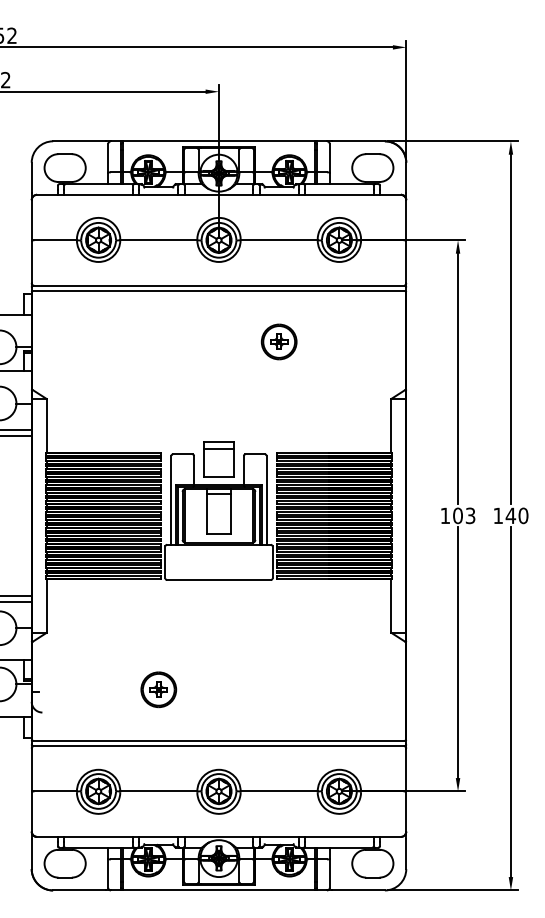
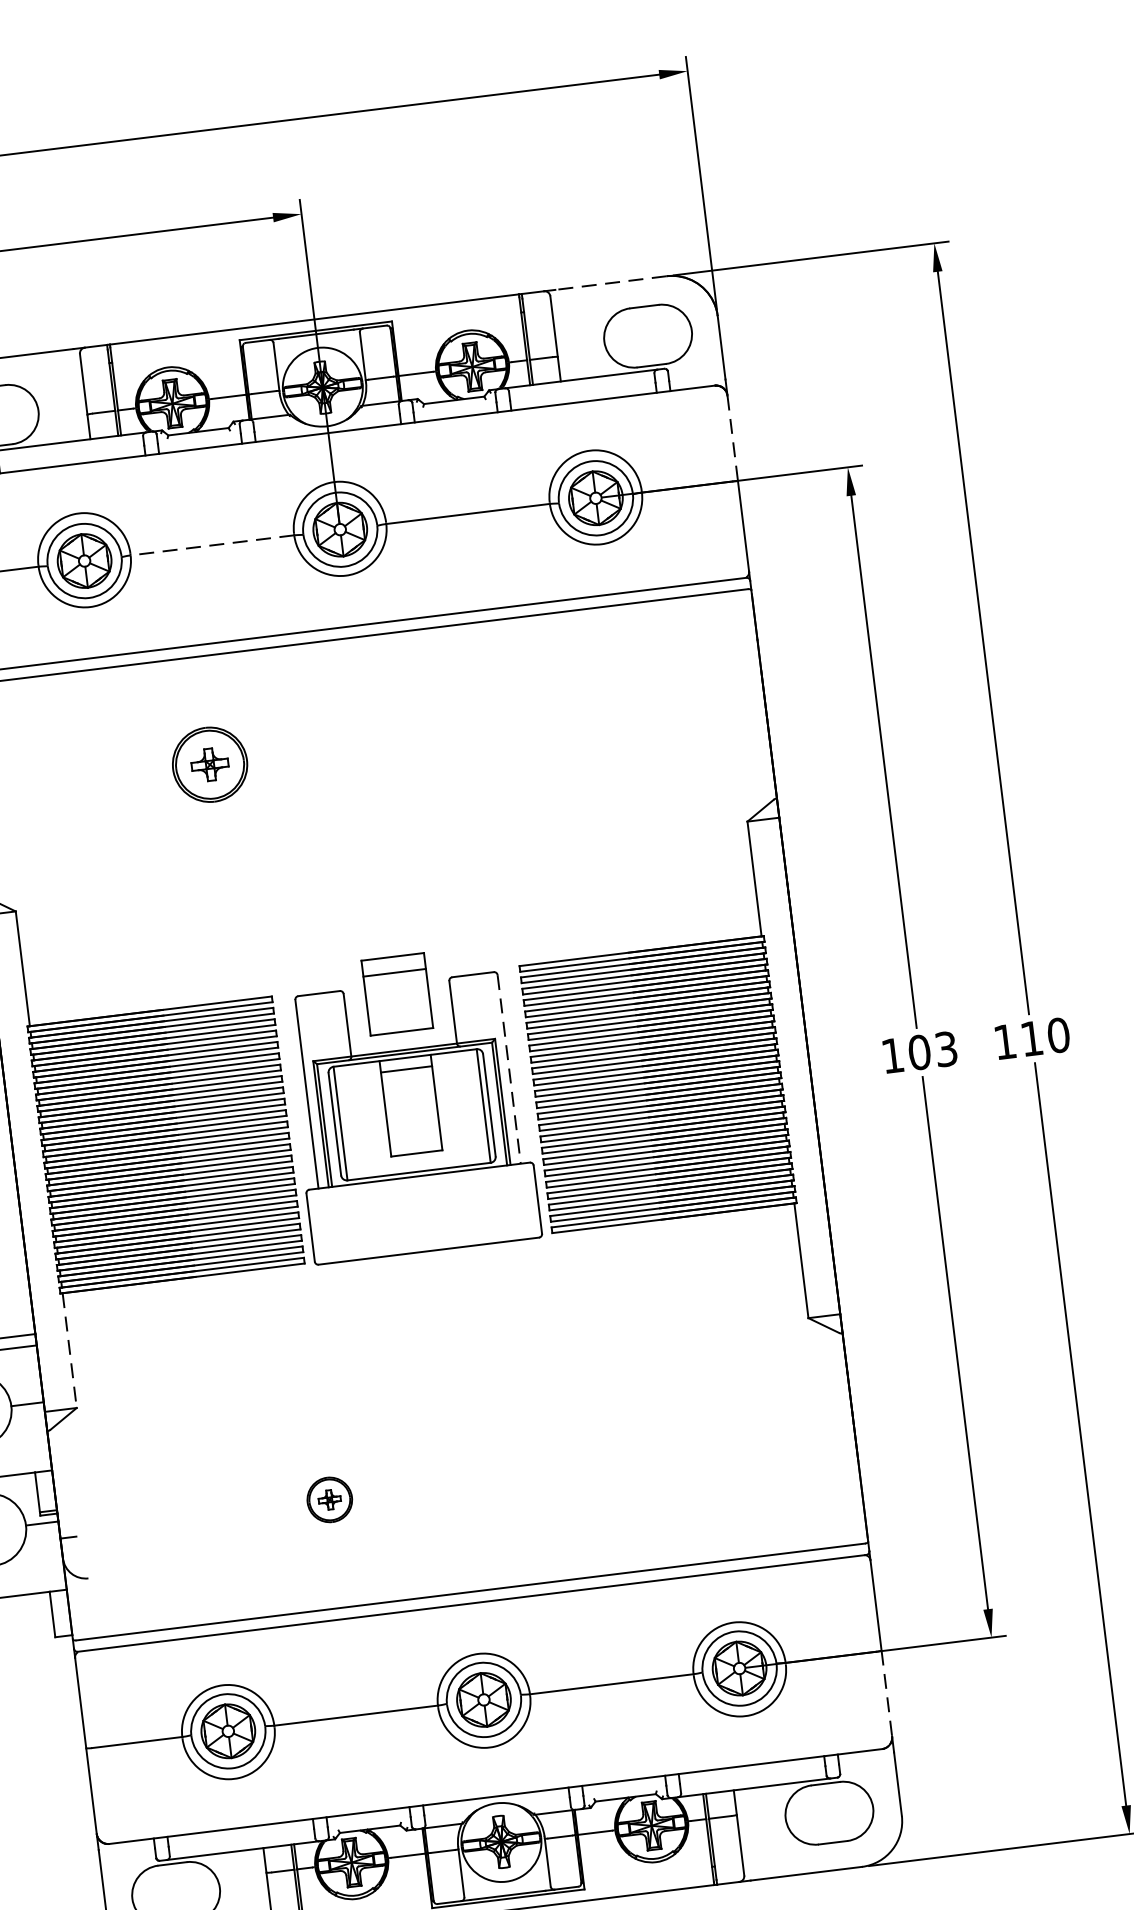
line: (358, 141) -> (610, 283), solid -> dashed
line: (406, 220) -> (733, 438), solid -> dashed
line: (158, 240) -> (211, 545), solid -> dashed
part: (278, 341) -> (208, 763), moved
line: (266, 500) -> (508, 1069), solid -> dashed
text: (510, 515) -> (1030, 1037), 140 -> 110
line: (46, 606) -> (69, 1352), solid -> dashed
part: (158, 689) -> (328, 1499), size x0.6
line: (406, 811) -> (887, 1693), solid -> dashed

